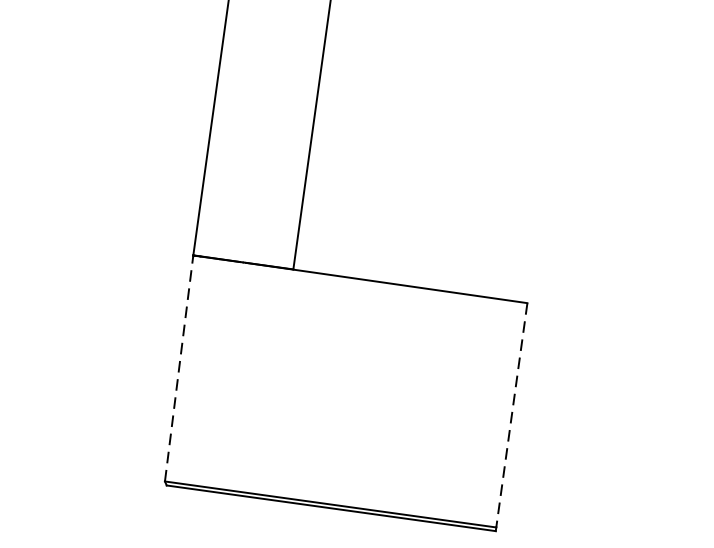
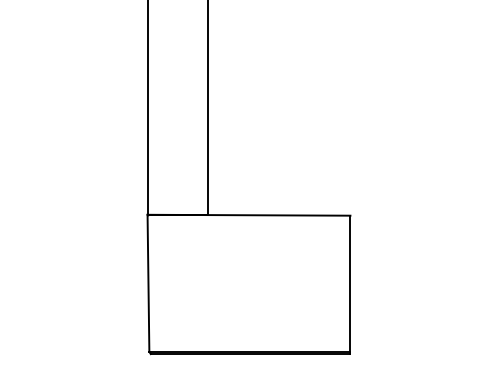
line: (179, 368) -> (148, 283), dashed -> solid
line: (511, 416) -> (350, 284), dashed -> solid

